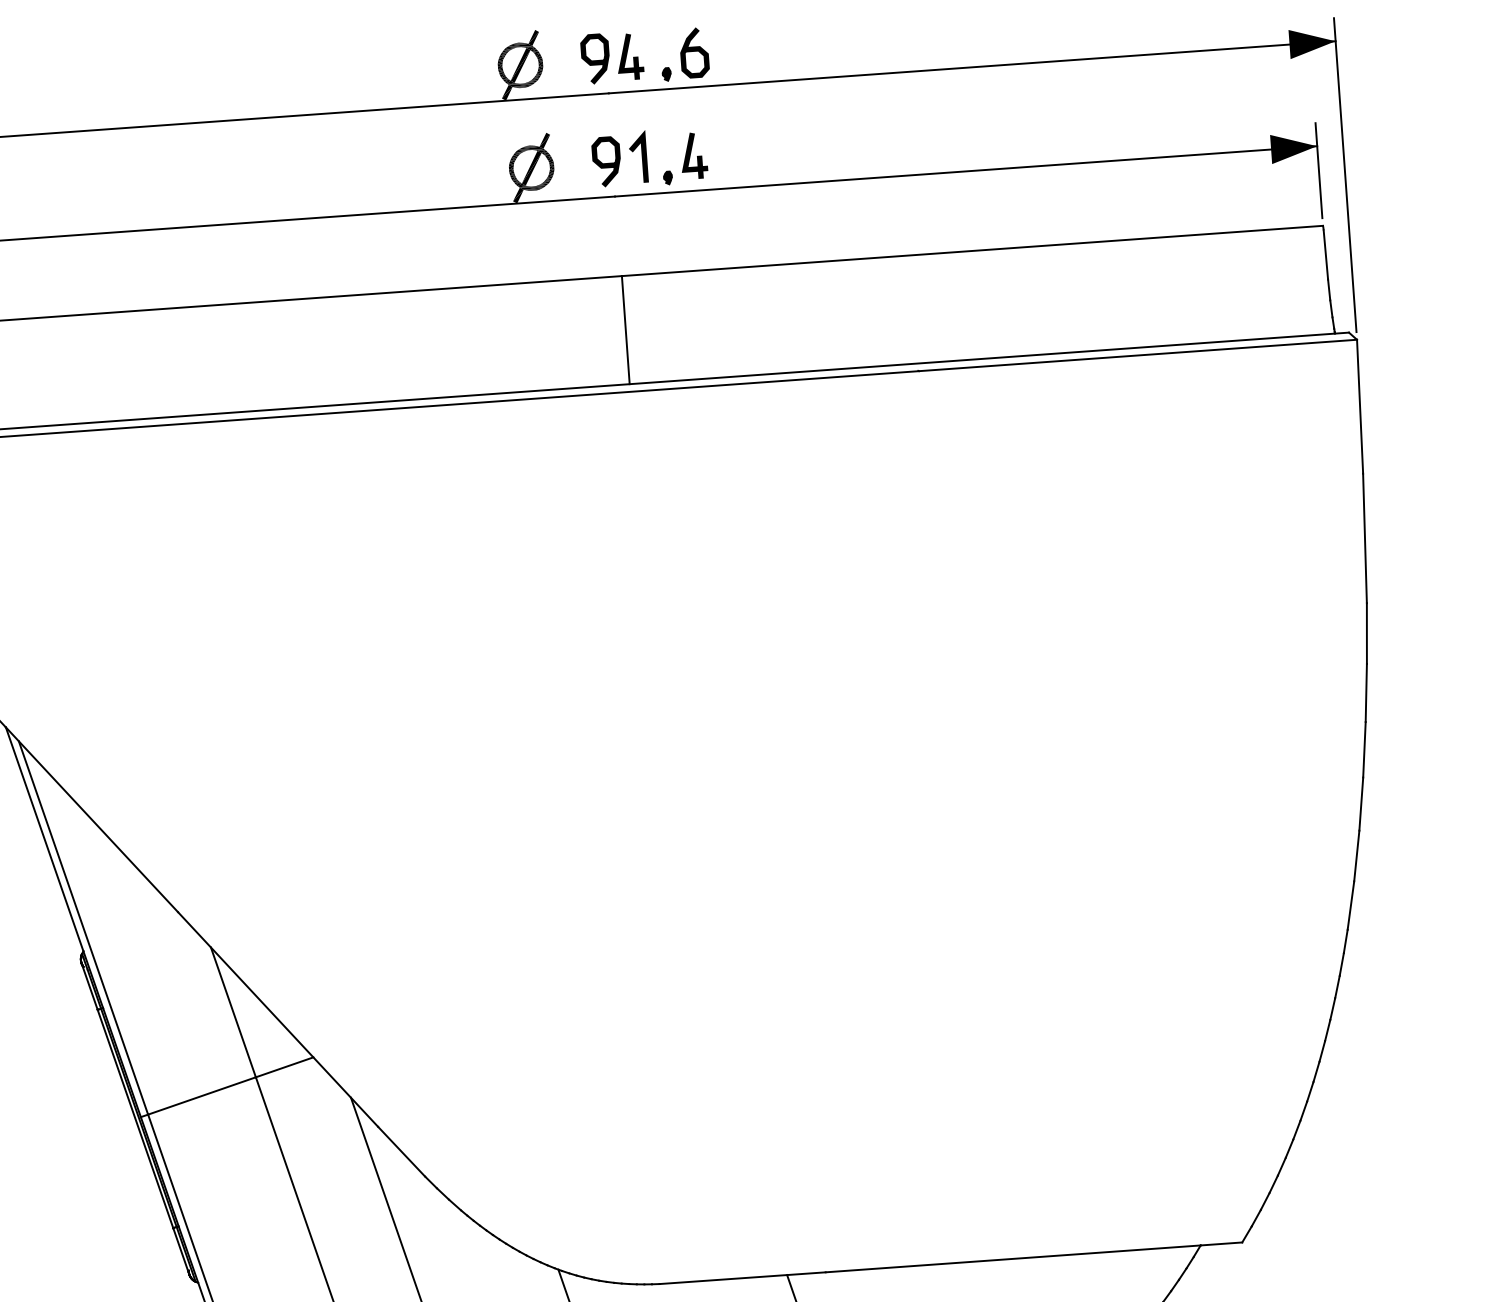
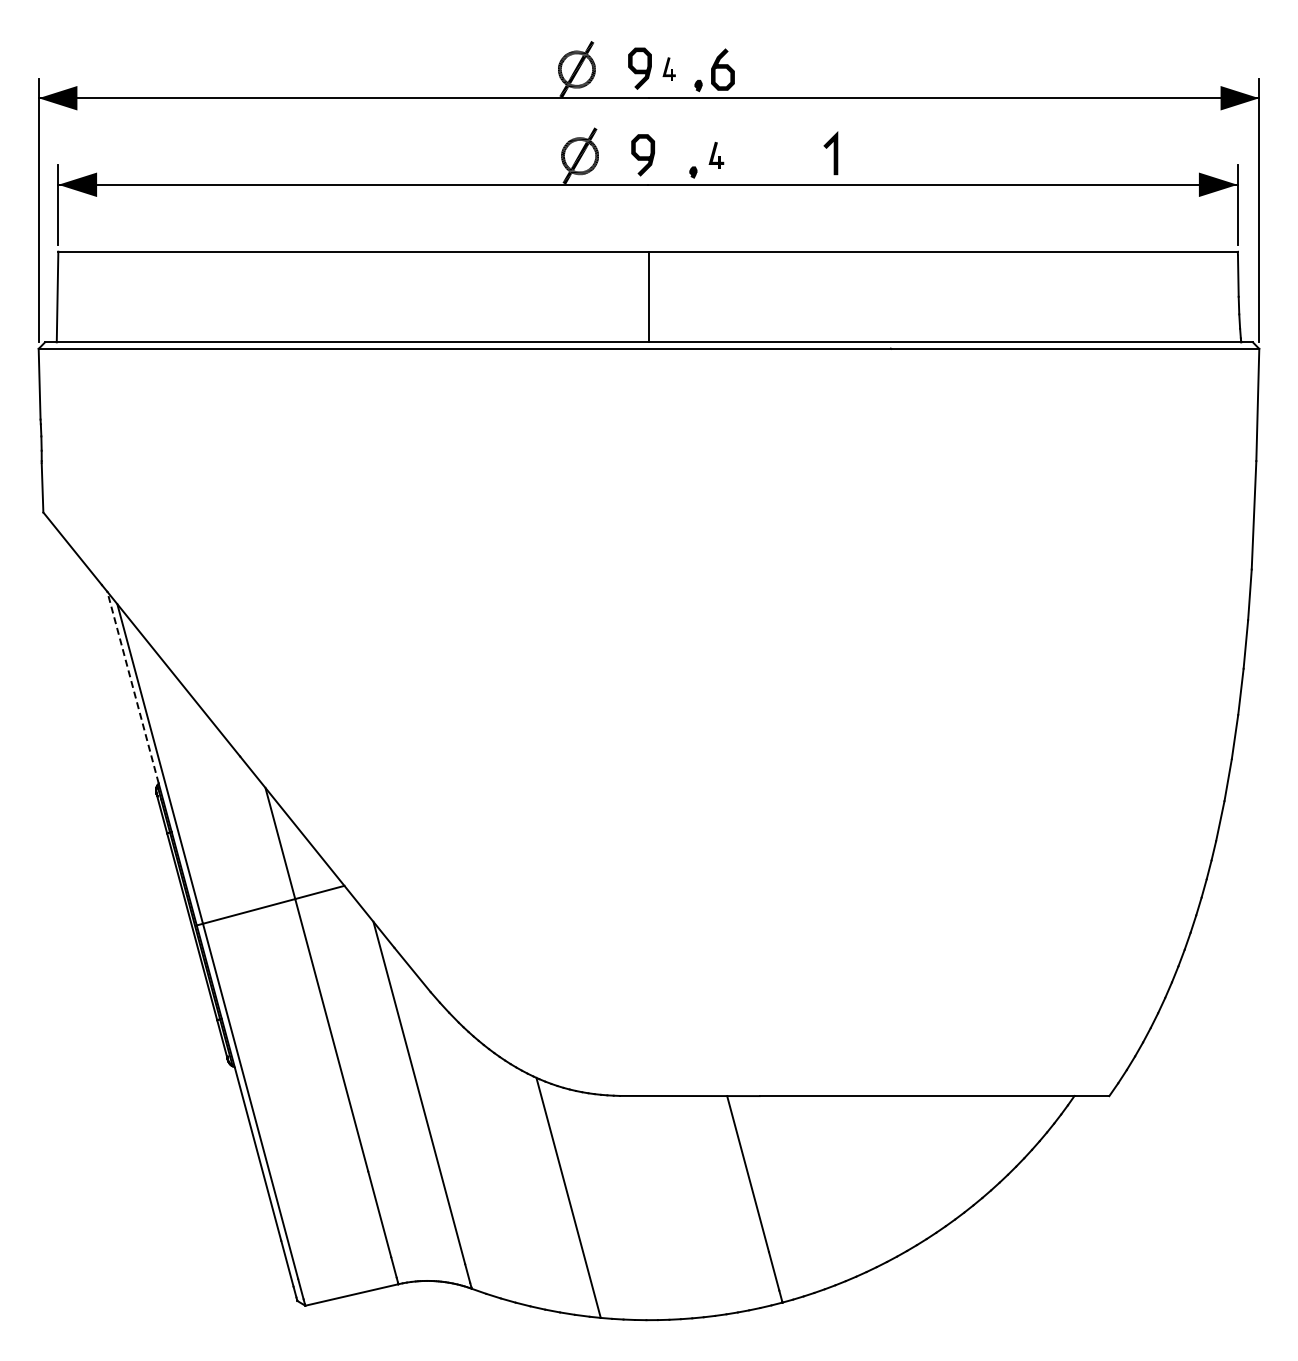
part: (630, 56) -> (669, 68), size x0.6
part: (694, 155) -> (716, 155), size x0.7
line: (641, 157) -> (833, 153), moved
line: (44, 839) -> (132, 687), solid -> dashed

